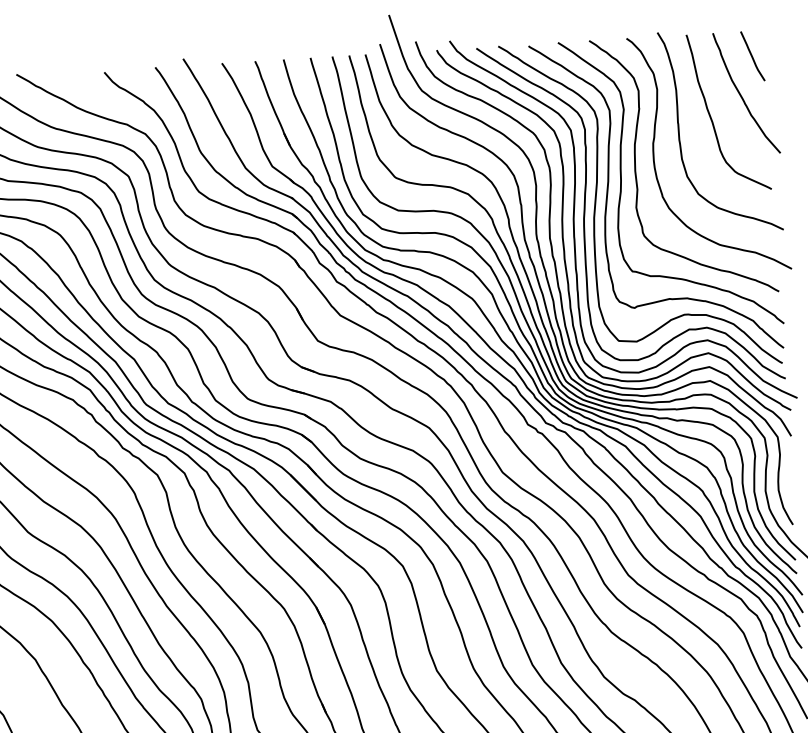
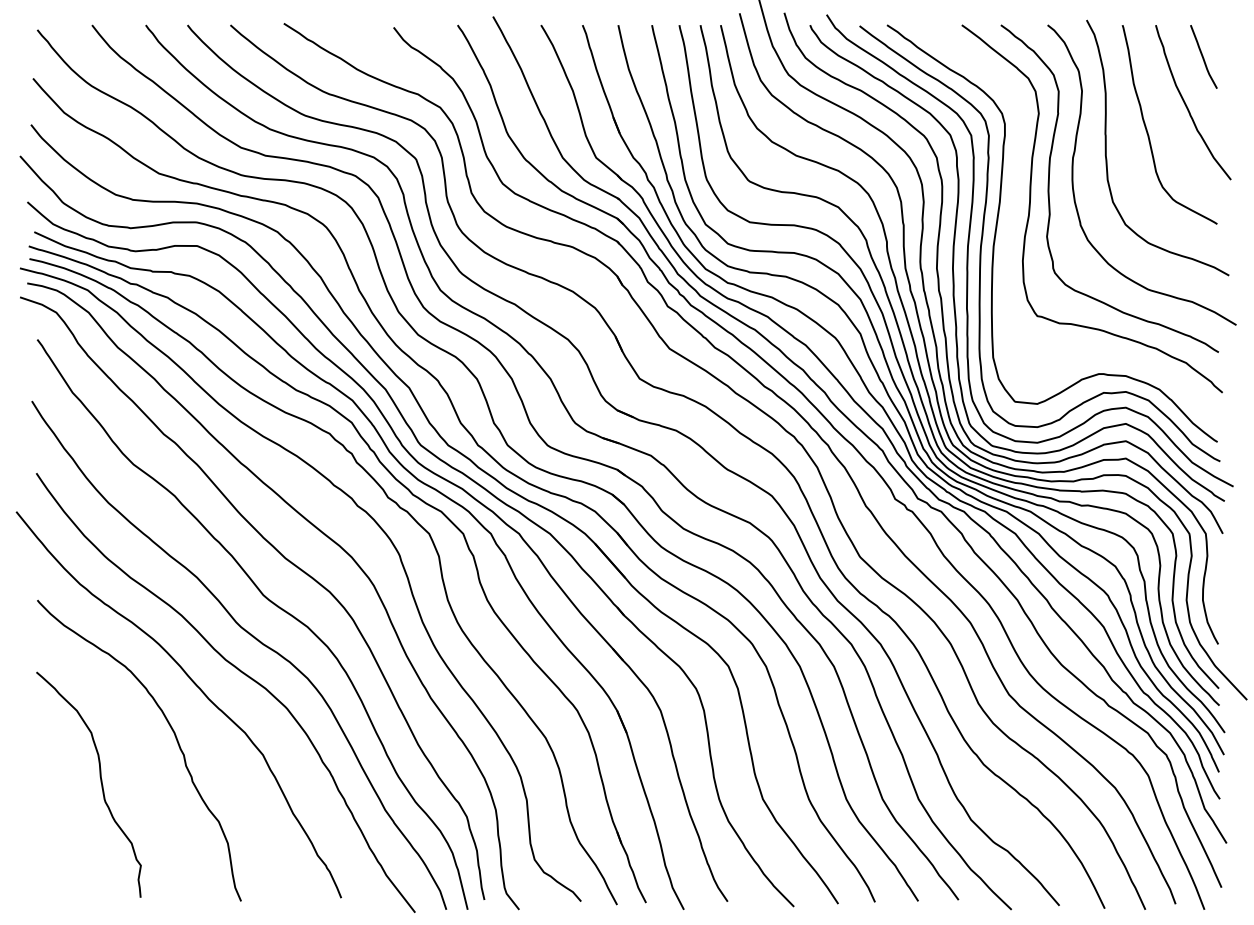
curve: (608, 191) -> (1013, 214), removed

